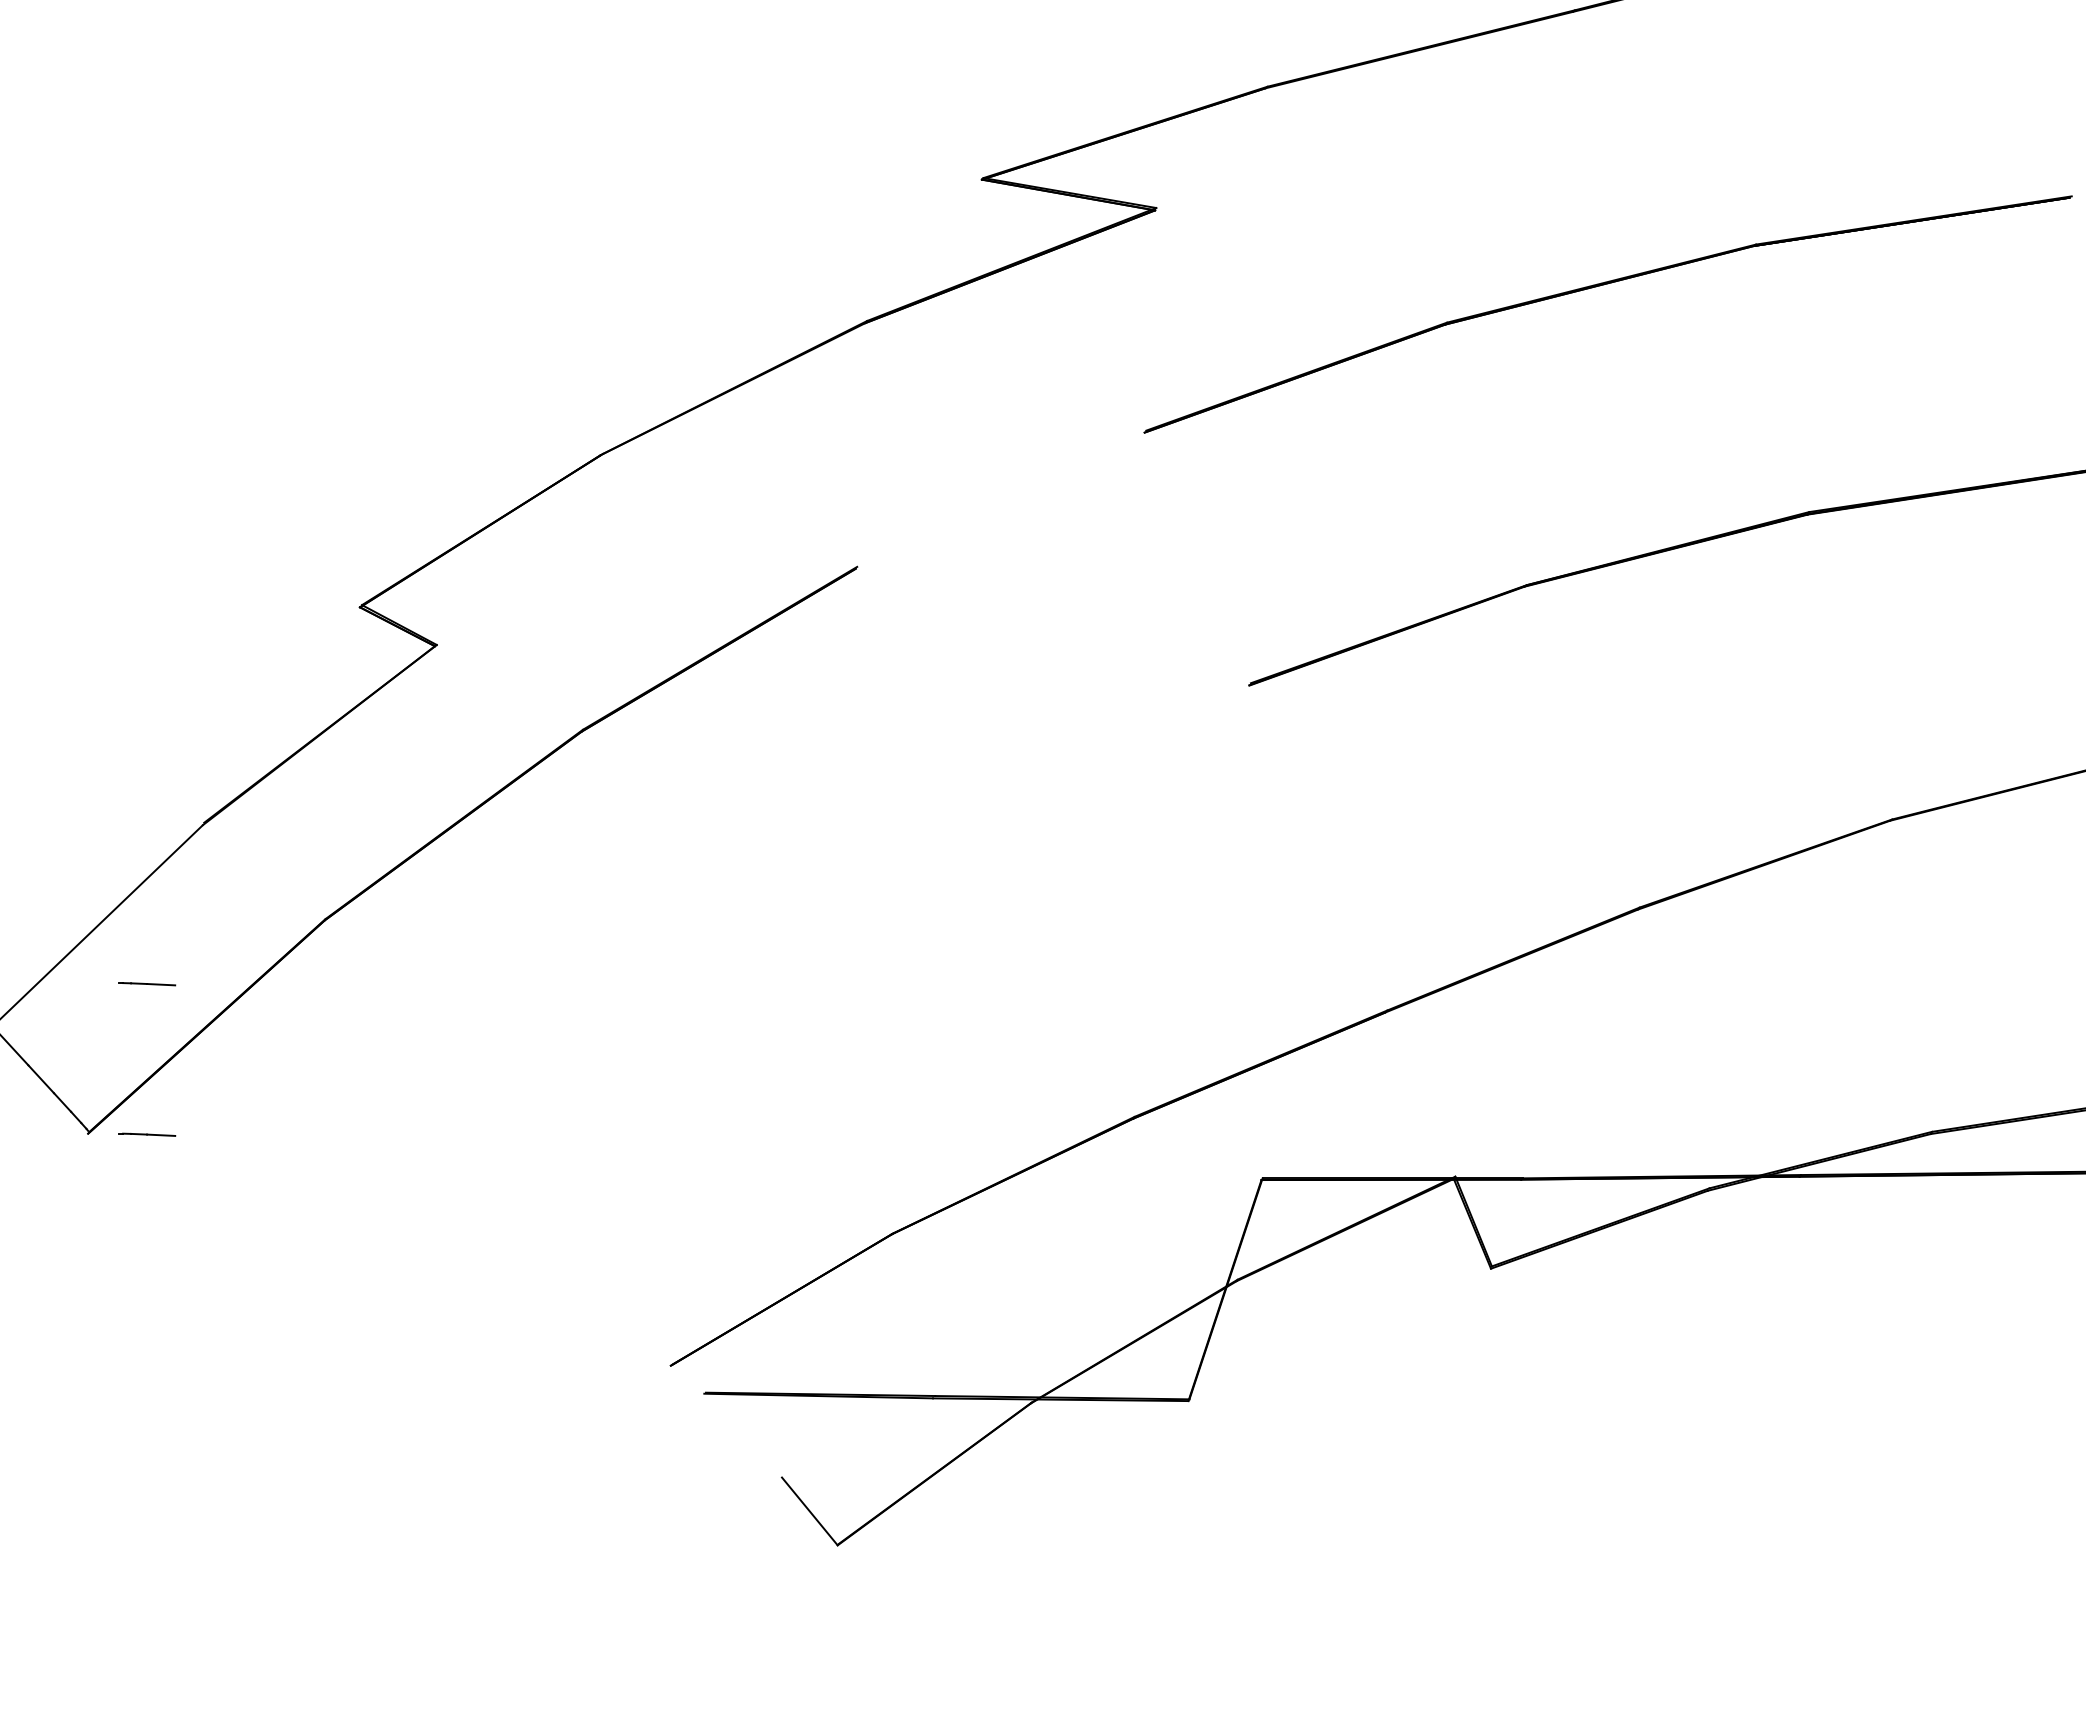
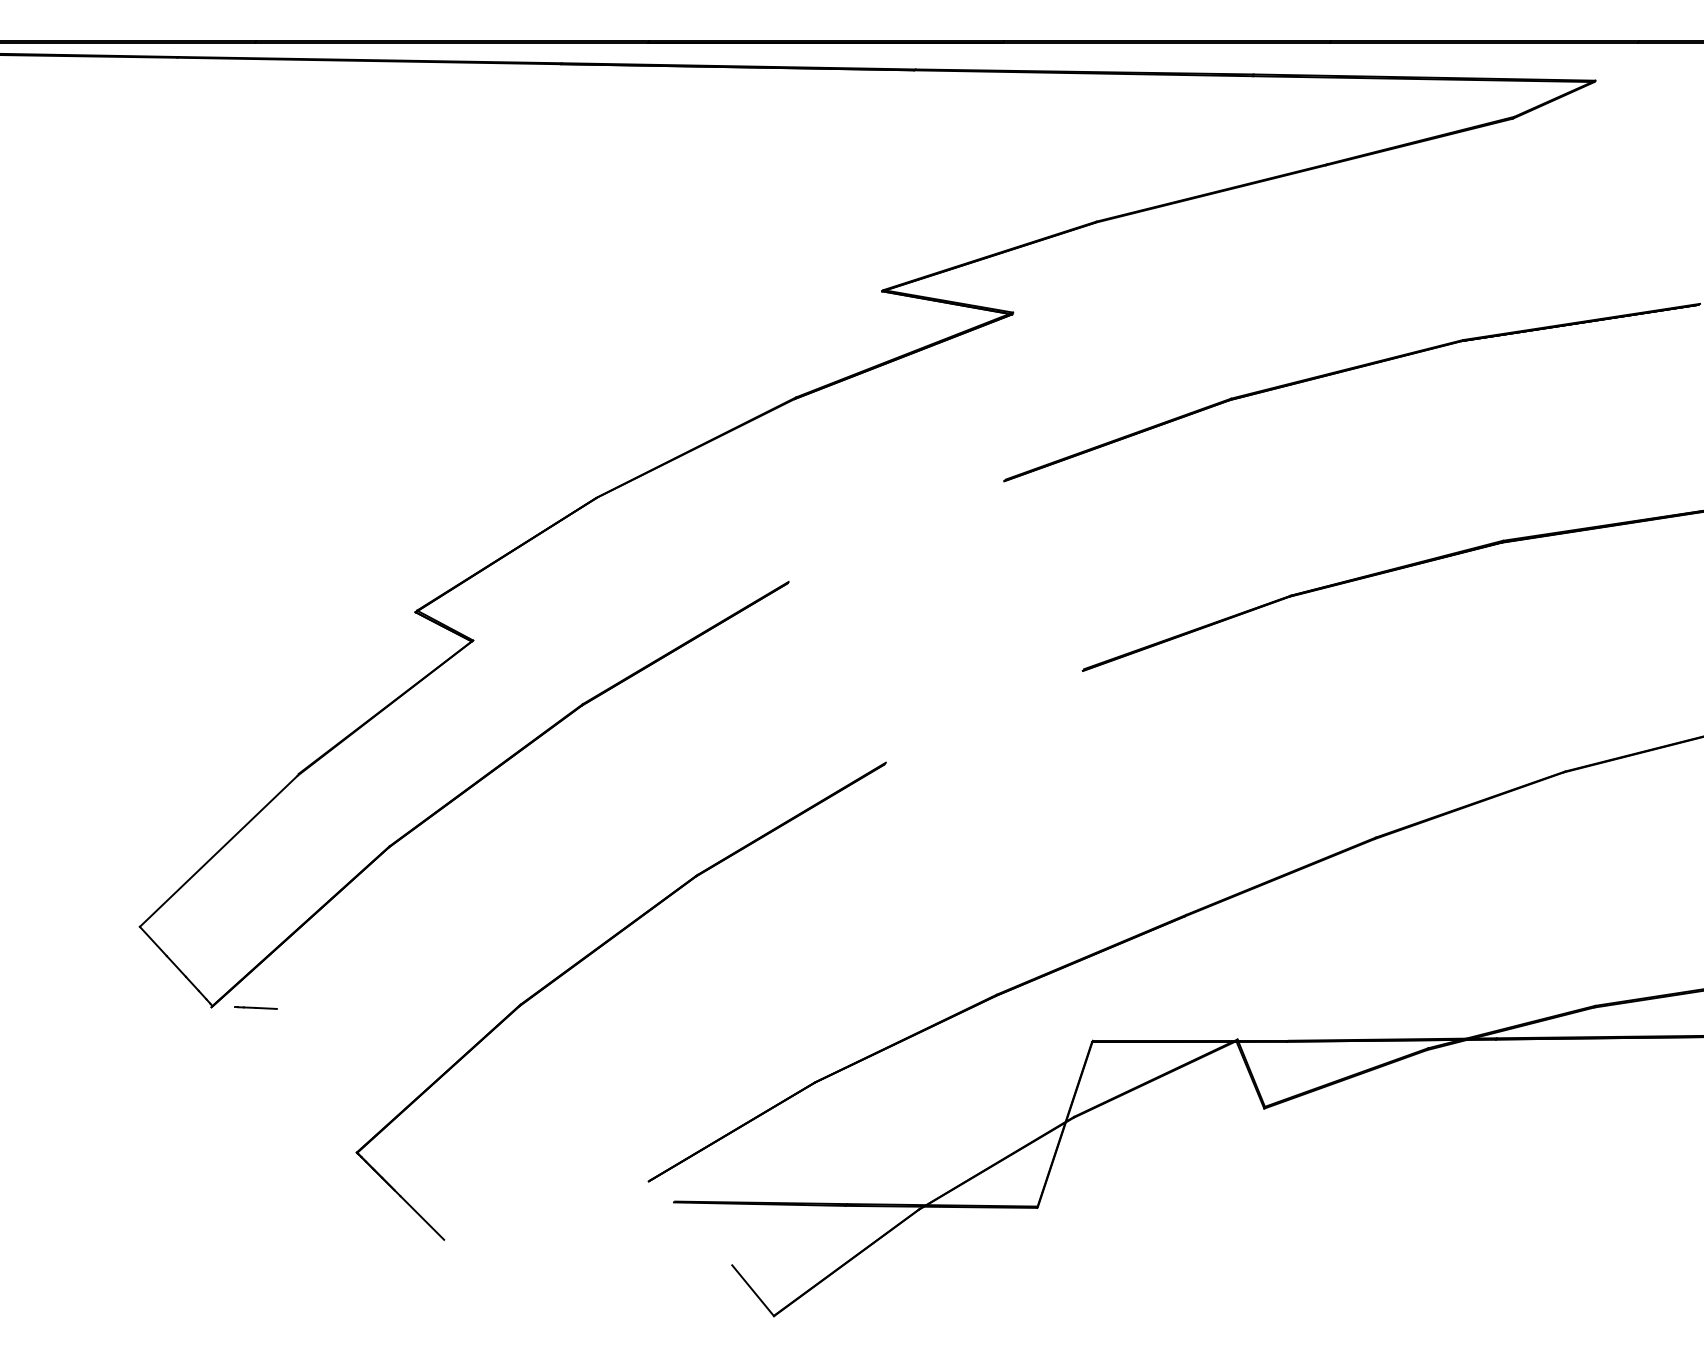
line: (146, 983) -> (255, 894), removed
part: (587, 1068) -> (586, 958), added

